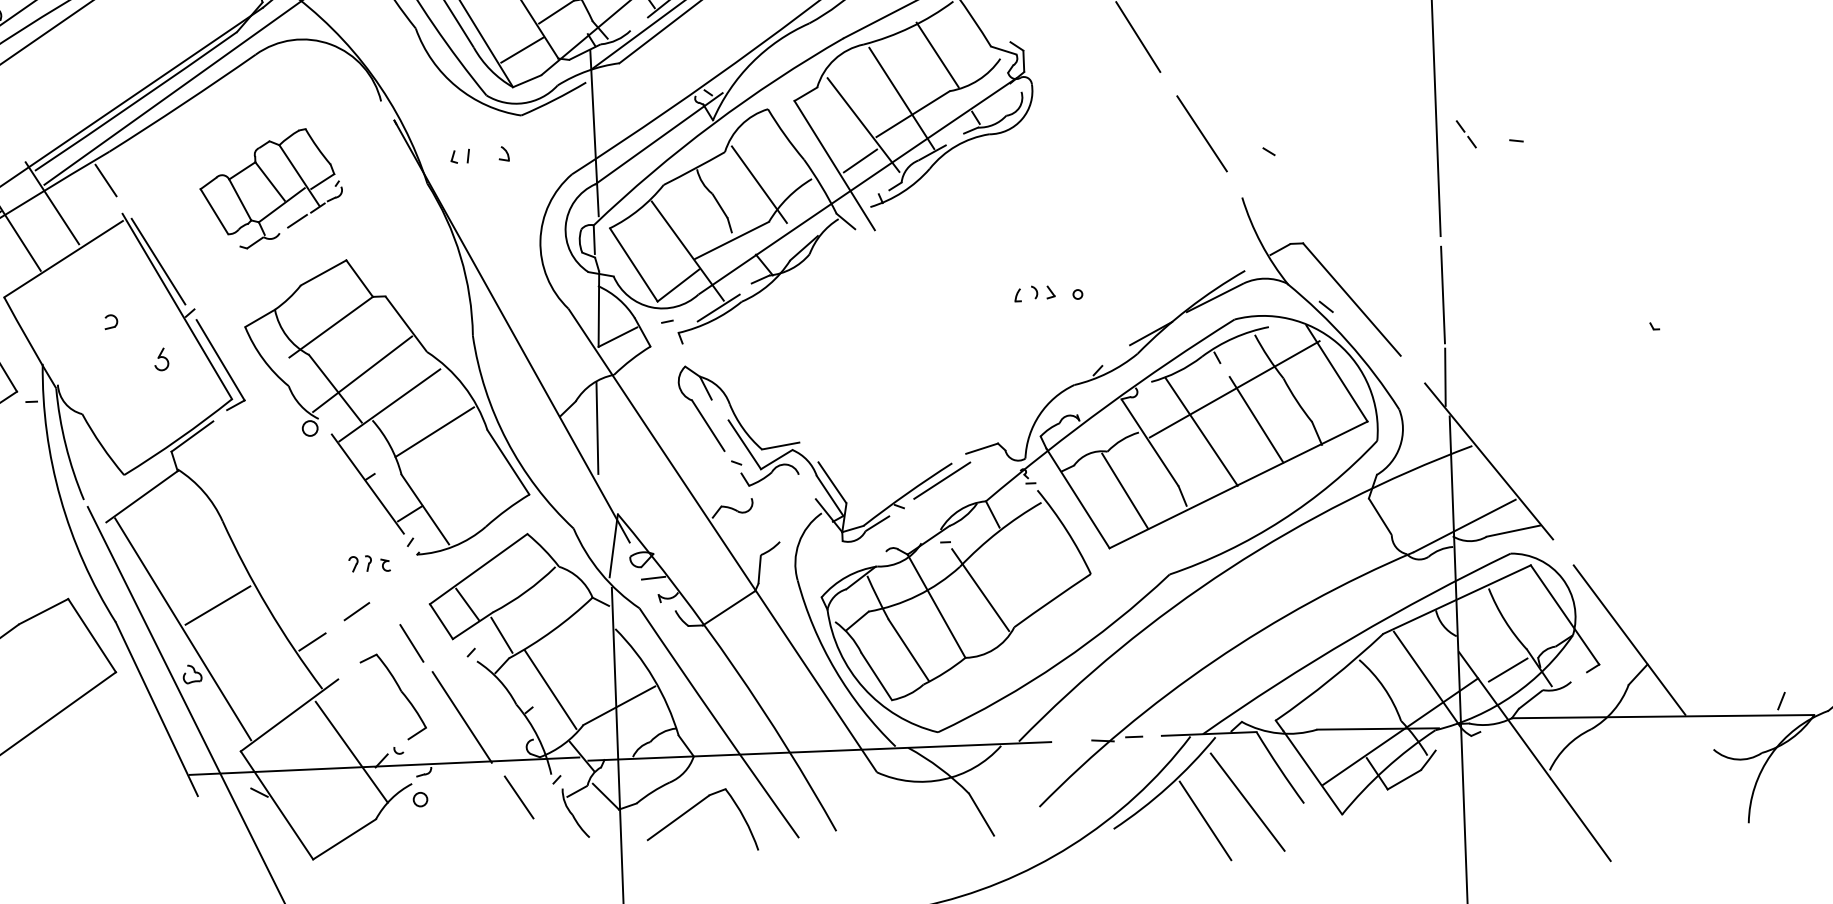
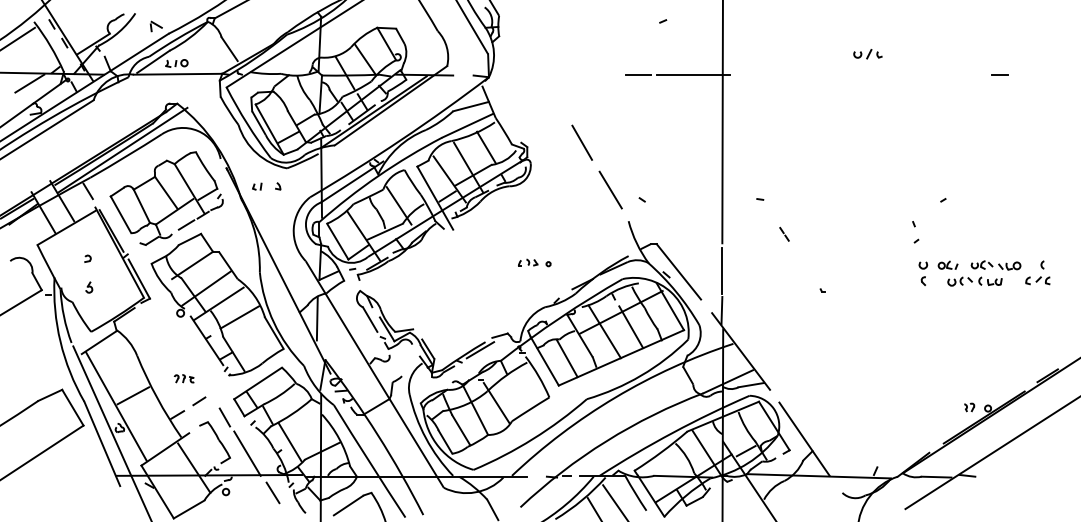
line: (1466, 132) -> (784, 233), moved
part: (270, 188) -> (166, 198), size x1.67
part: (162, 359) -> (89, 287), moved
part: (367, 563) -> (183, 378), moved

